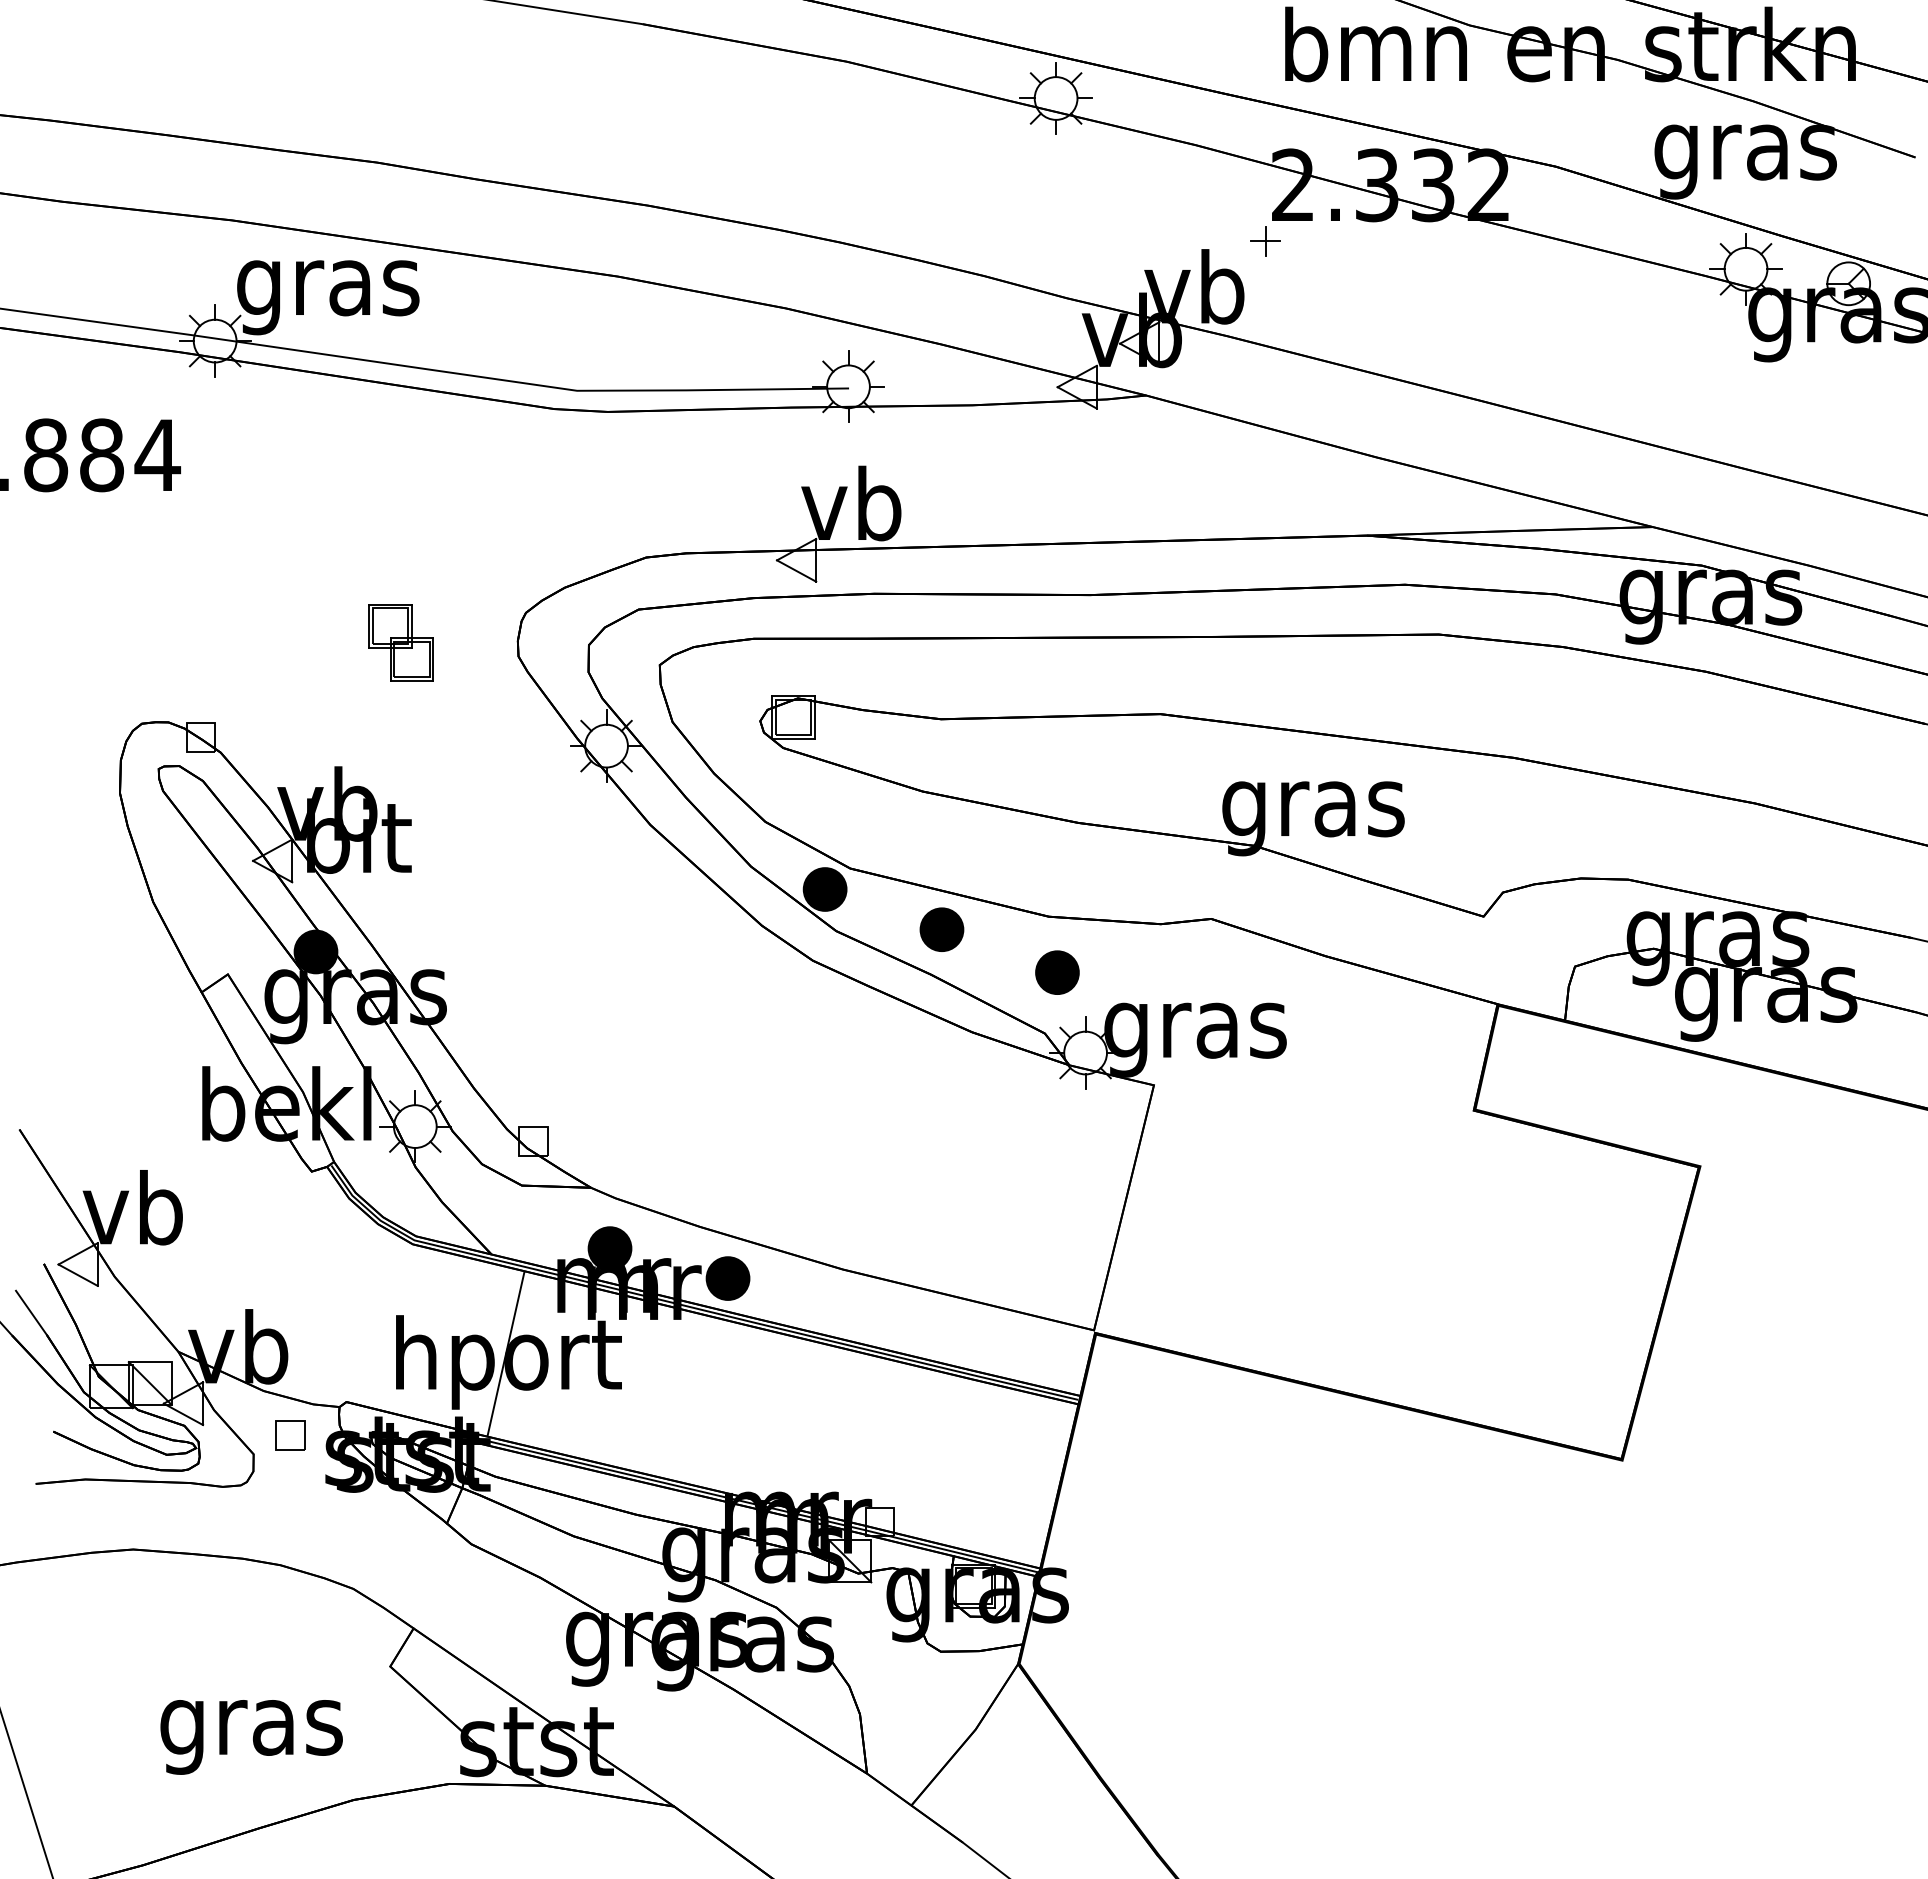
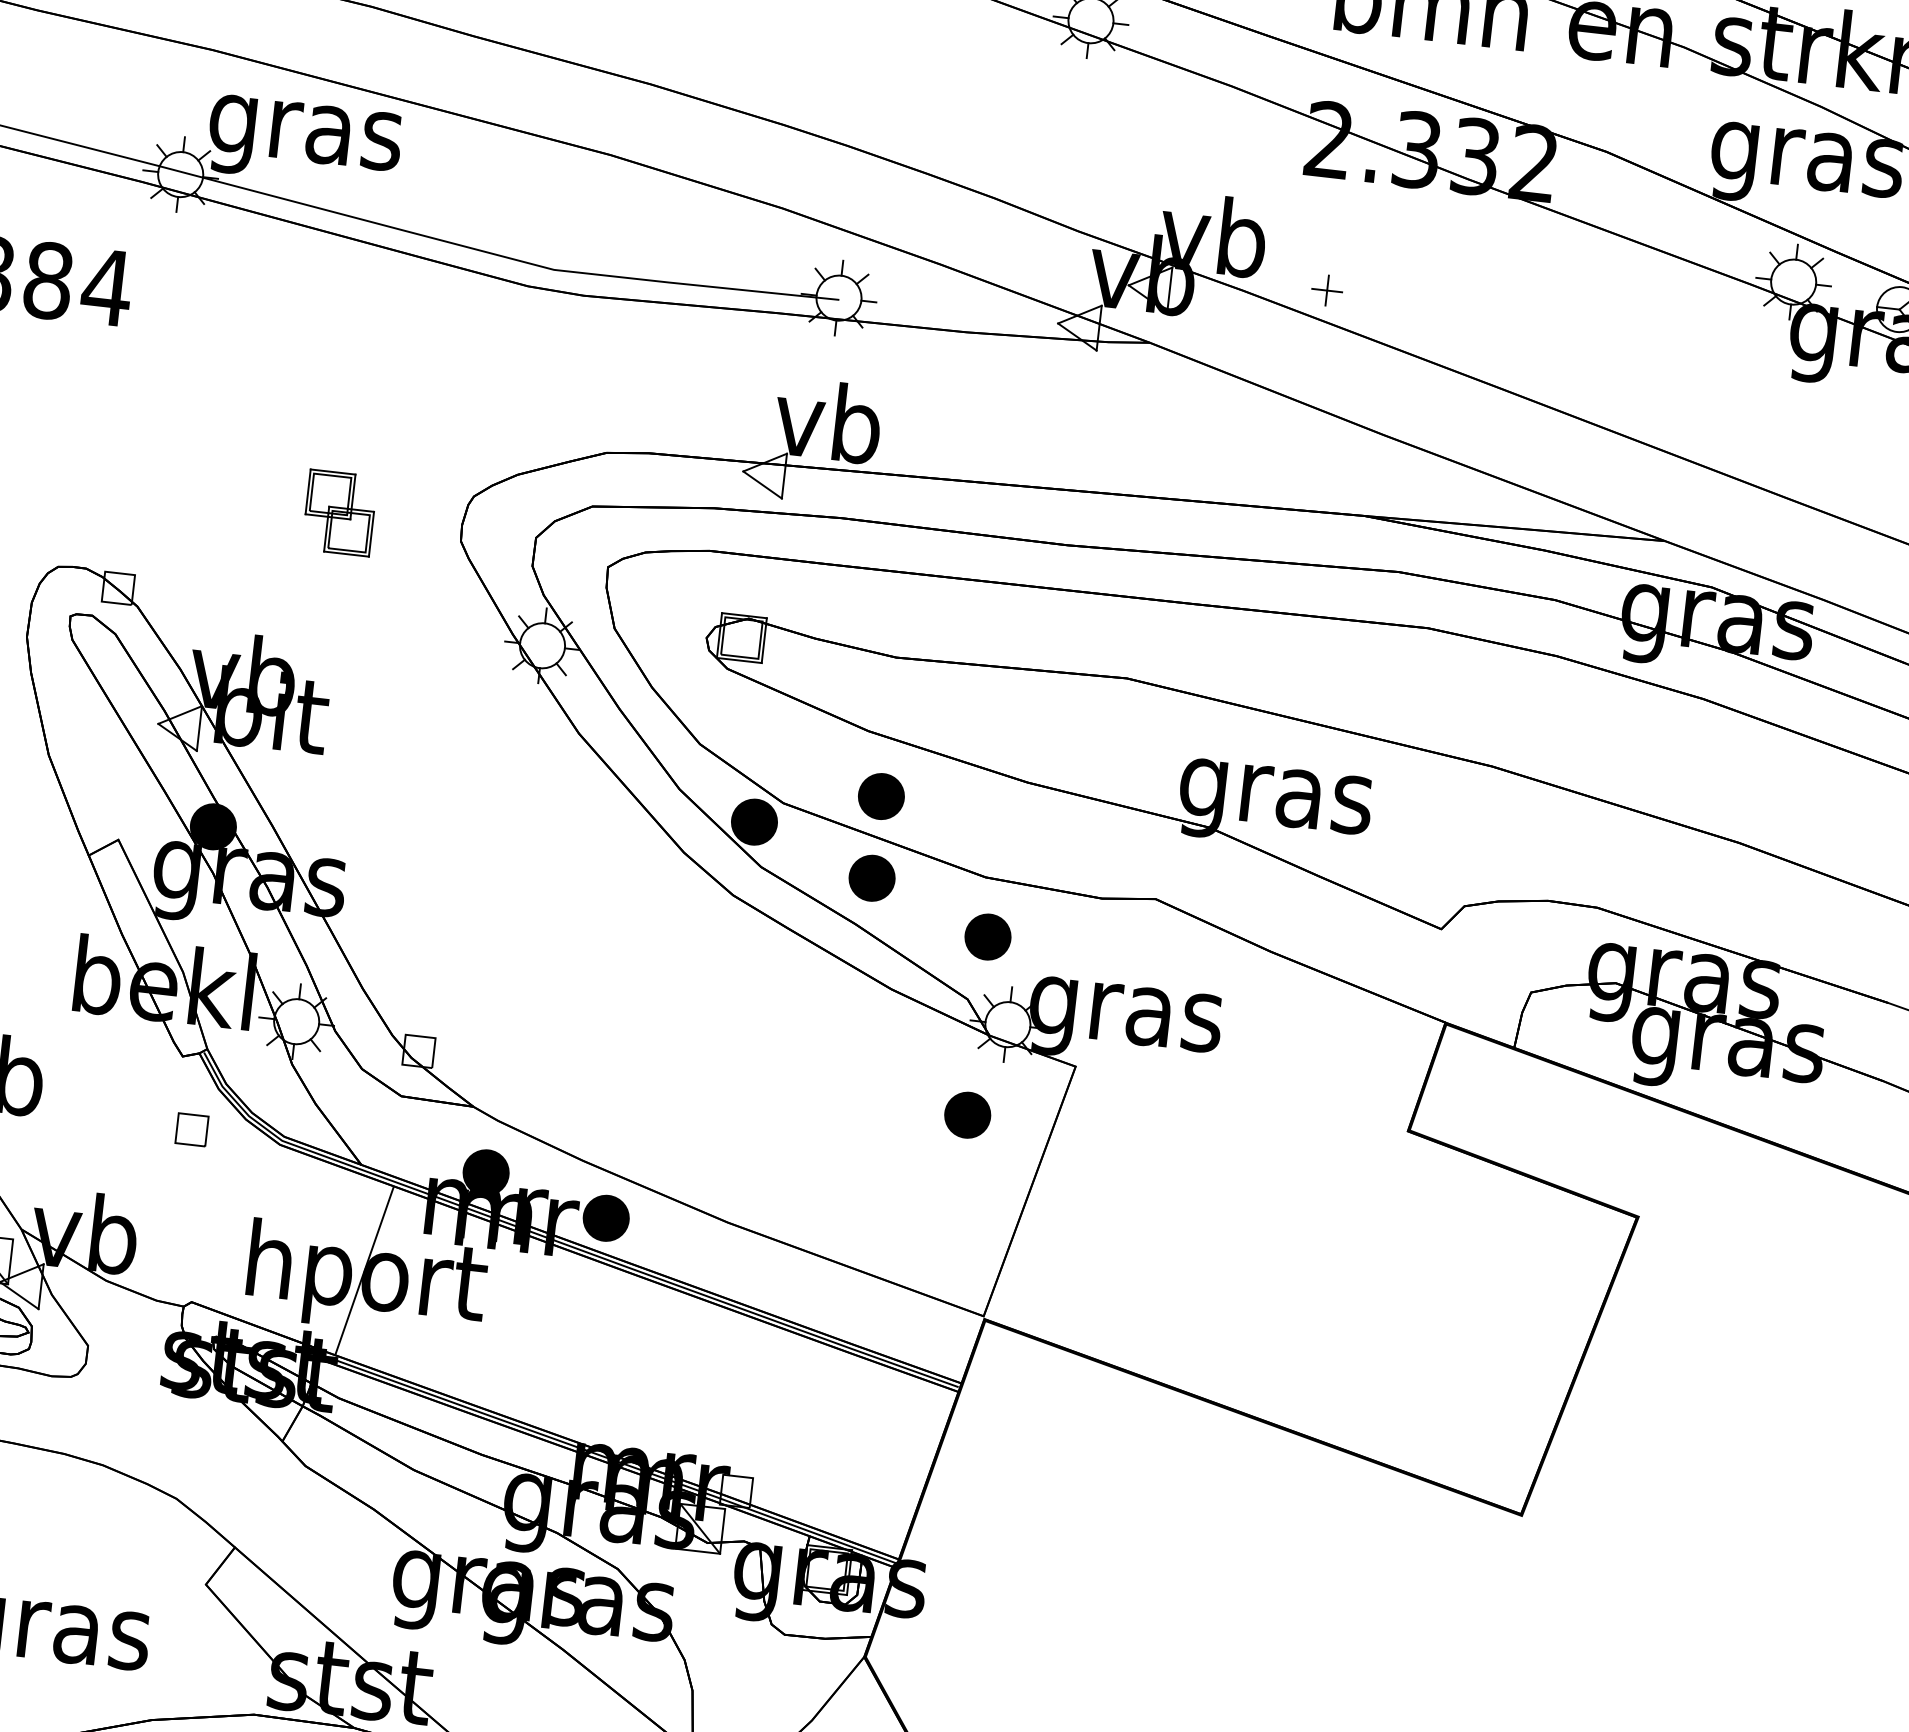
part: (1265, 241) -> (1327, 290), moved
part: (941, 851) -> (880, 796), added
part: (1057, 1142) -> (967, 1115), added
part: (290, 1435) -> (192, 1129), moved

